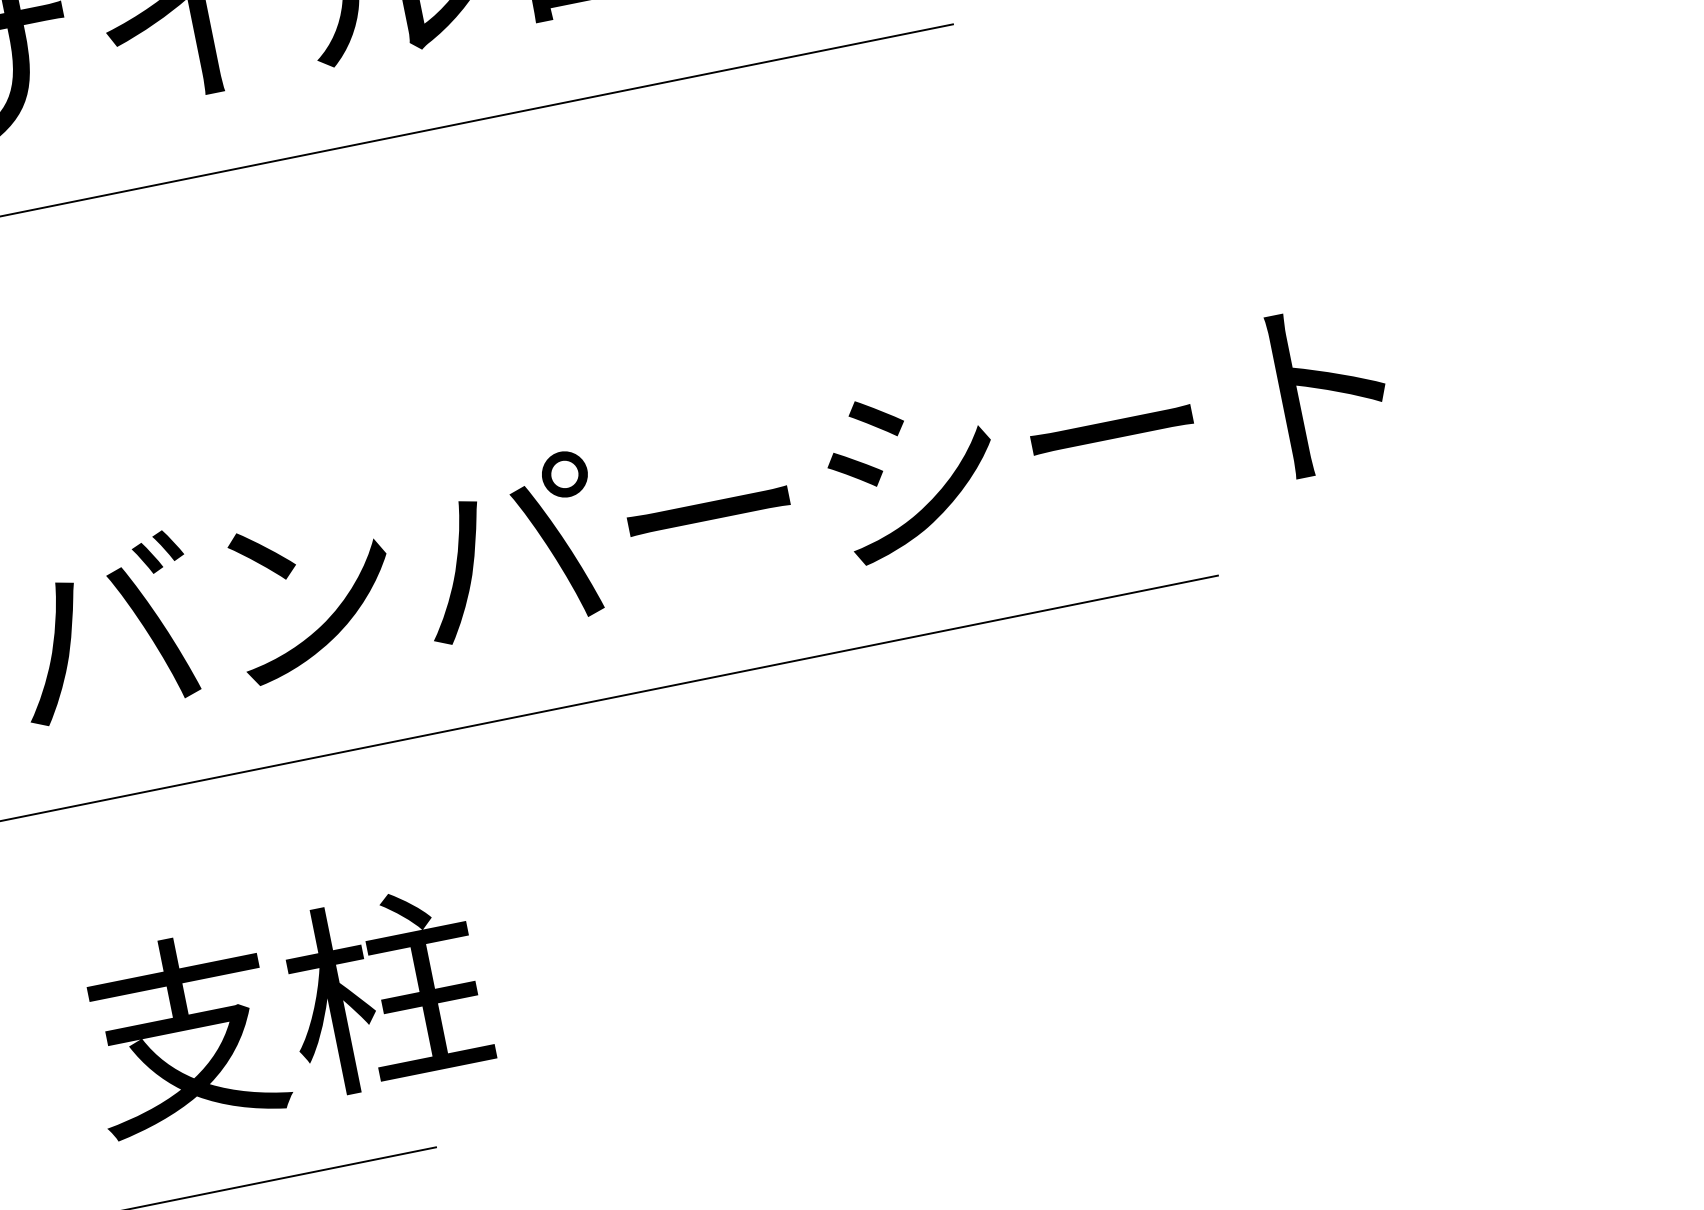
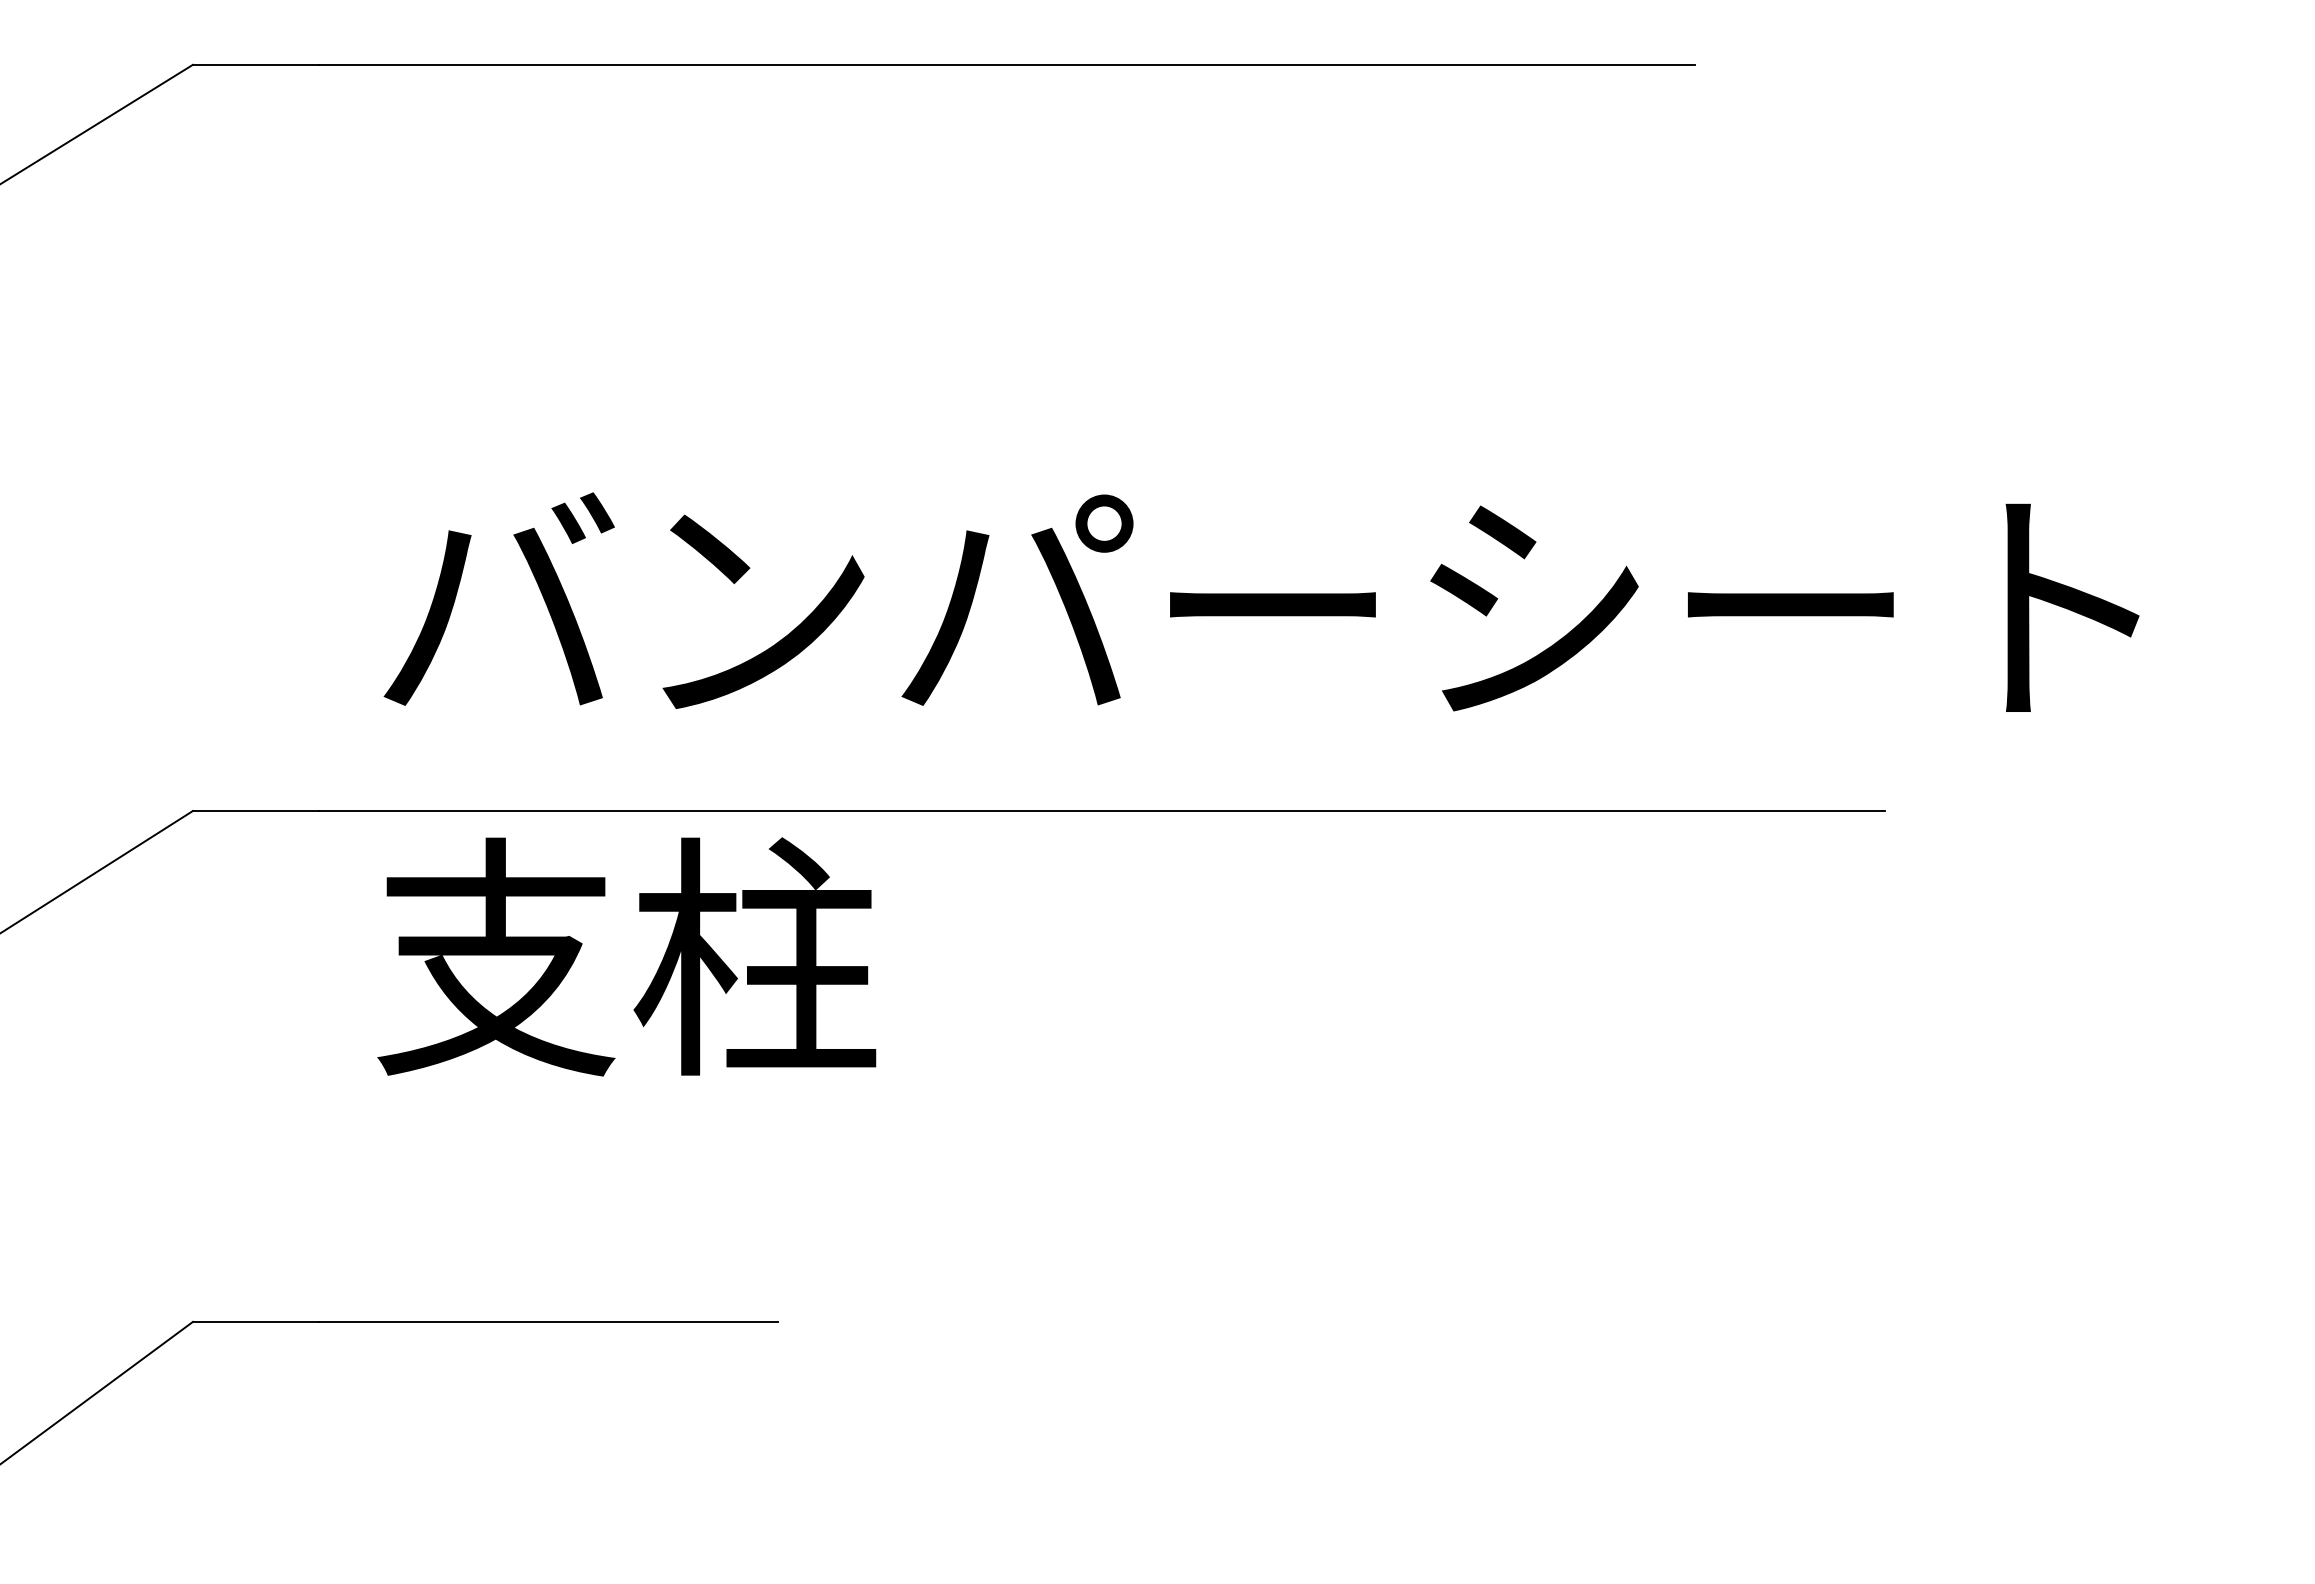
text: (285, 1011) -> (626, 956), moved

